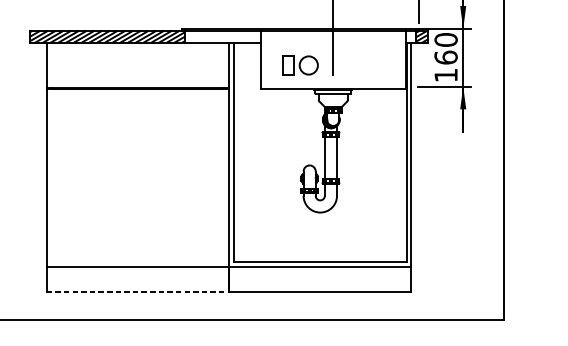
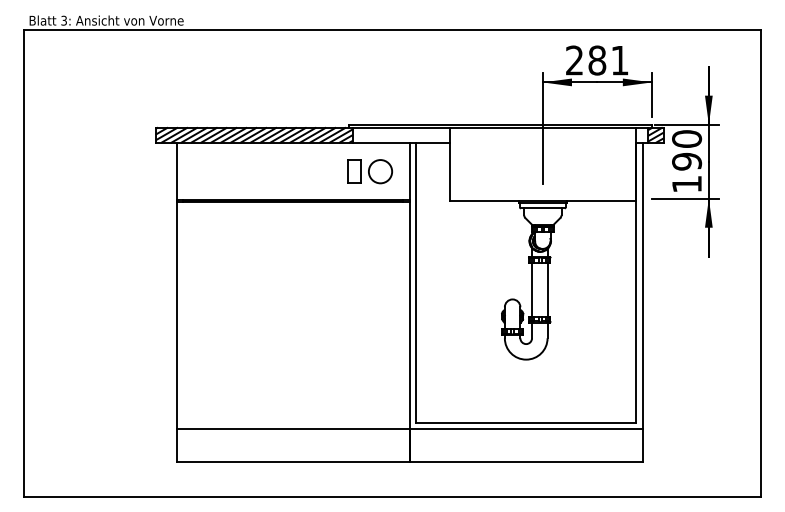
text: (446, 57) -> (687, 161), 160 -> 190
part: (300, 65) -> (369, 171), moved
line: (138, 292) -> (293, 461), dashed -> solid

